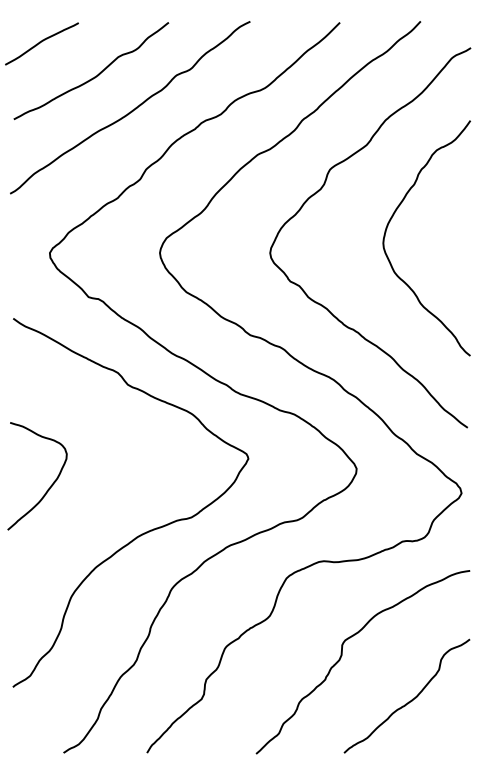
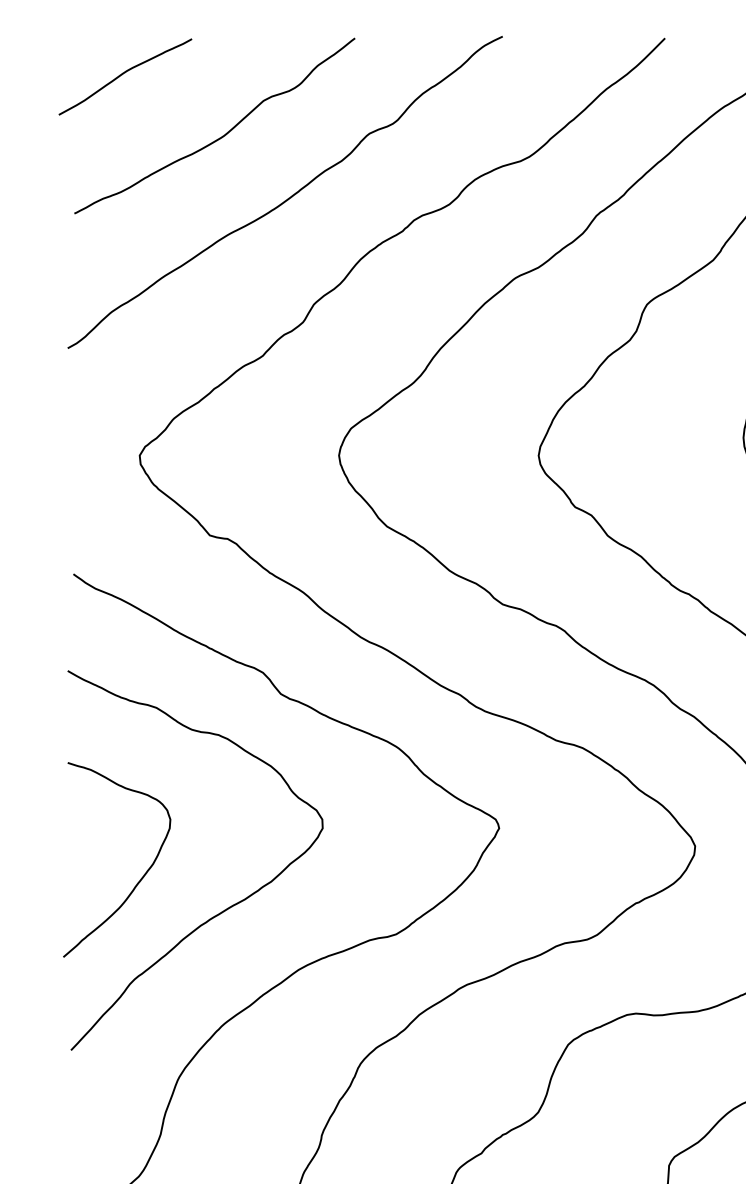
curve: (97, 502) -> (225, 907), added

